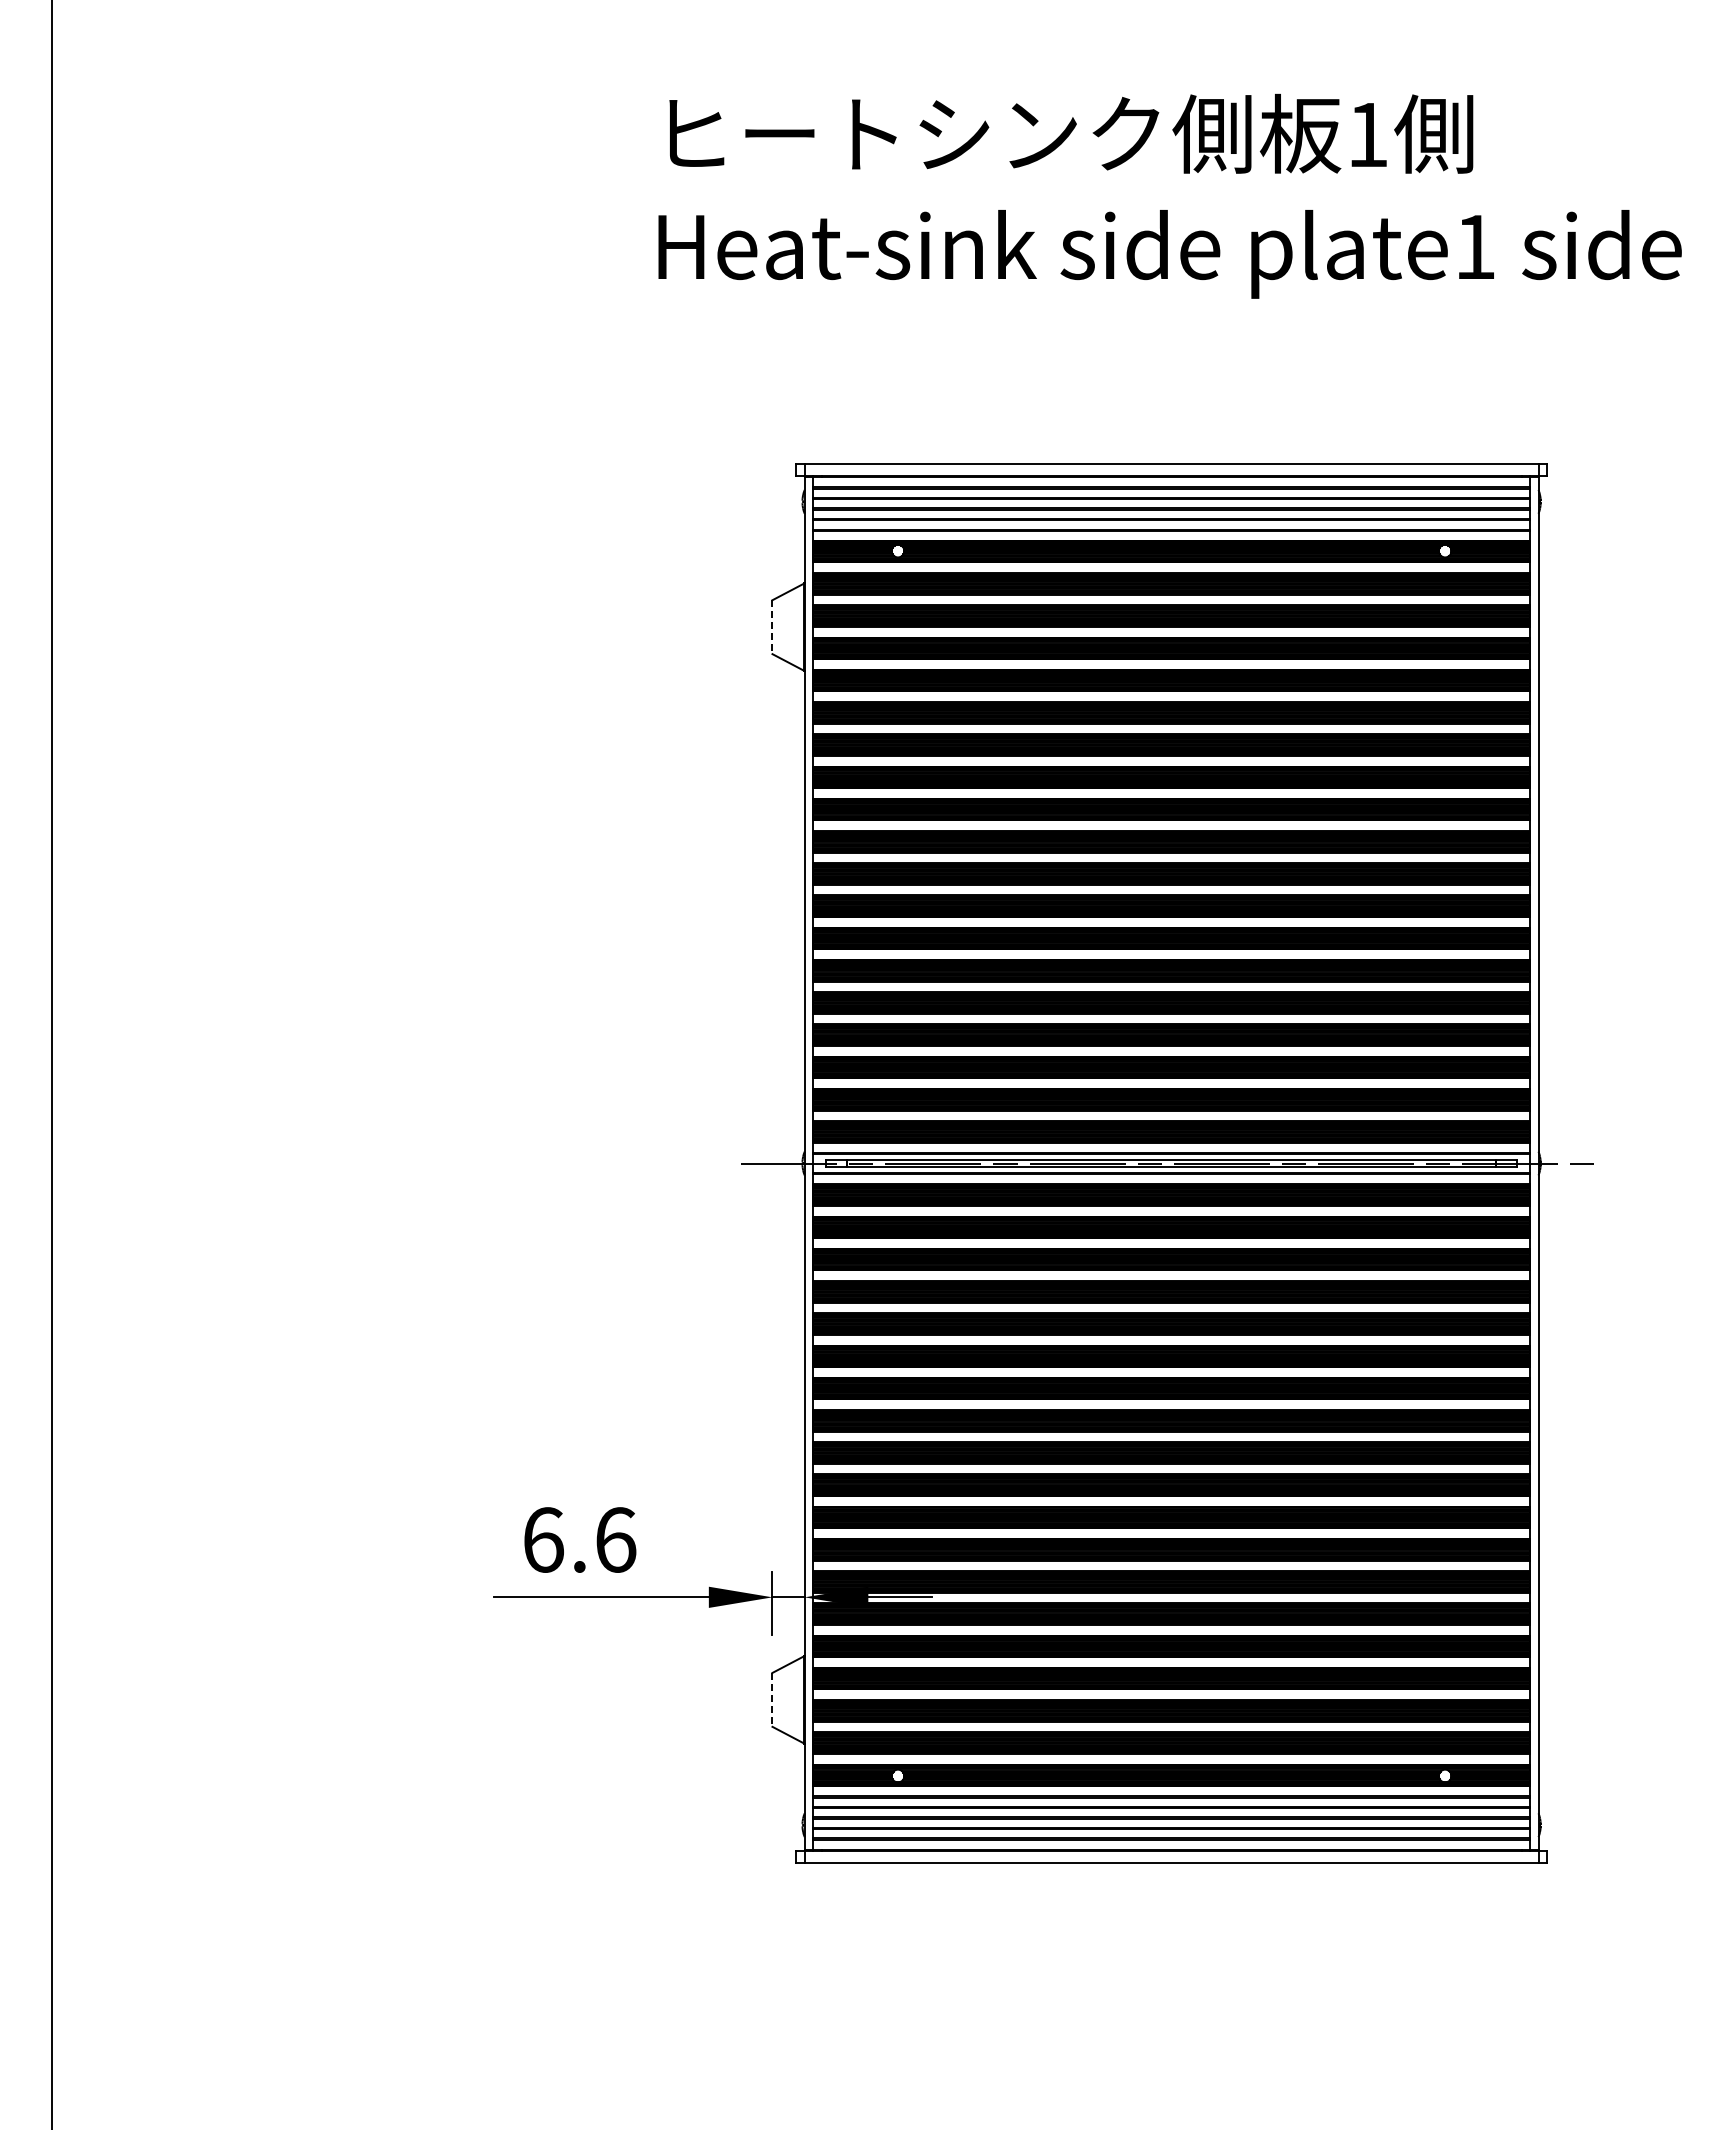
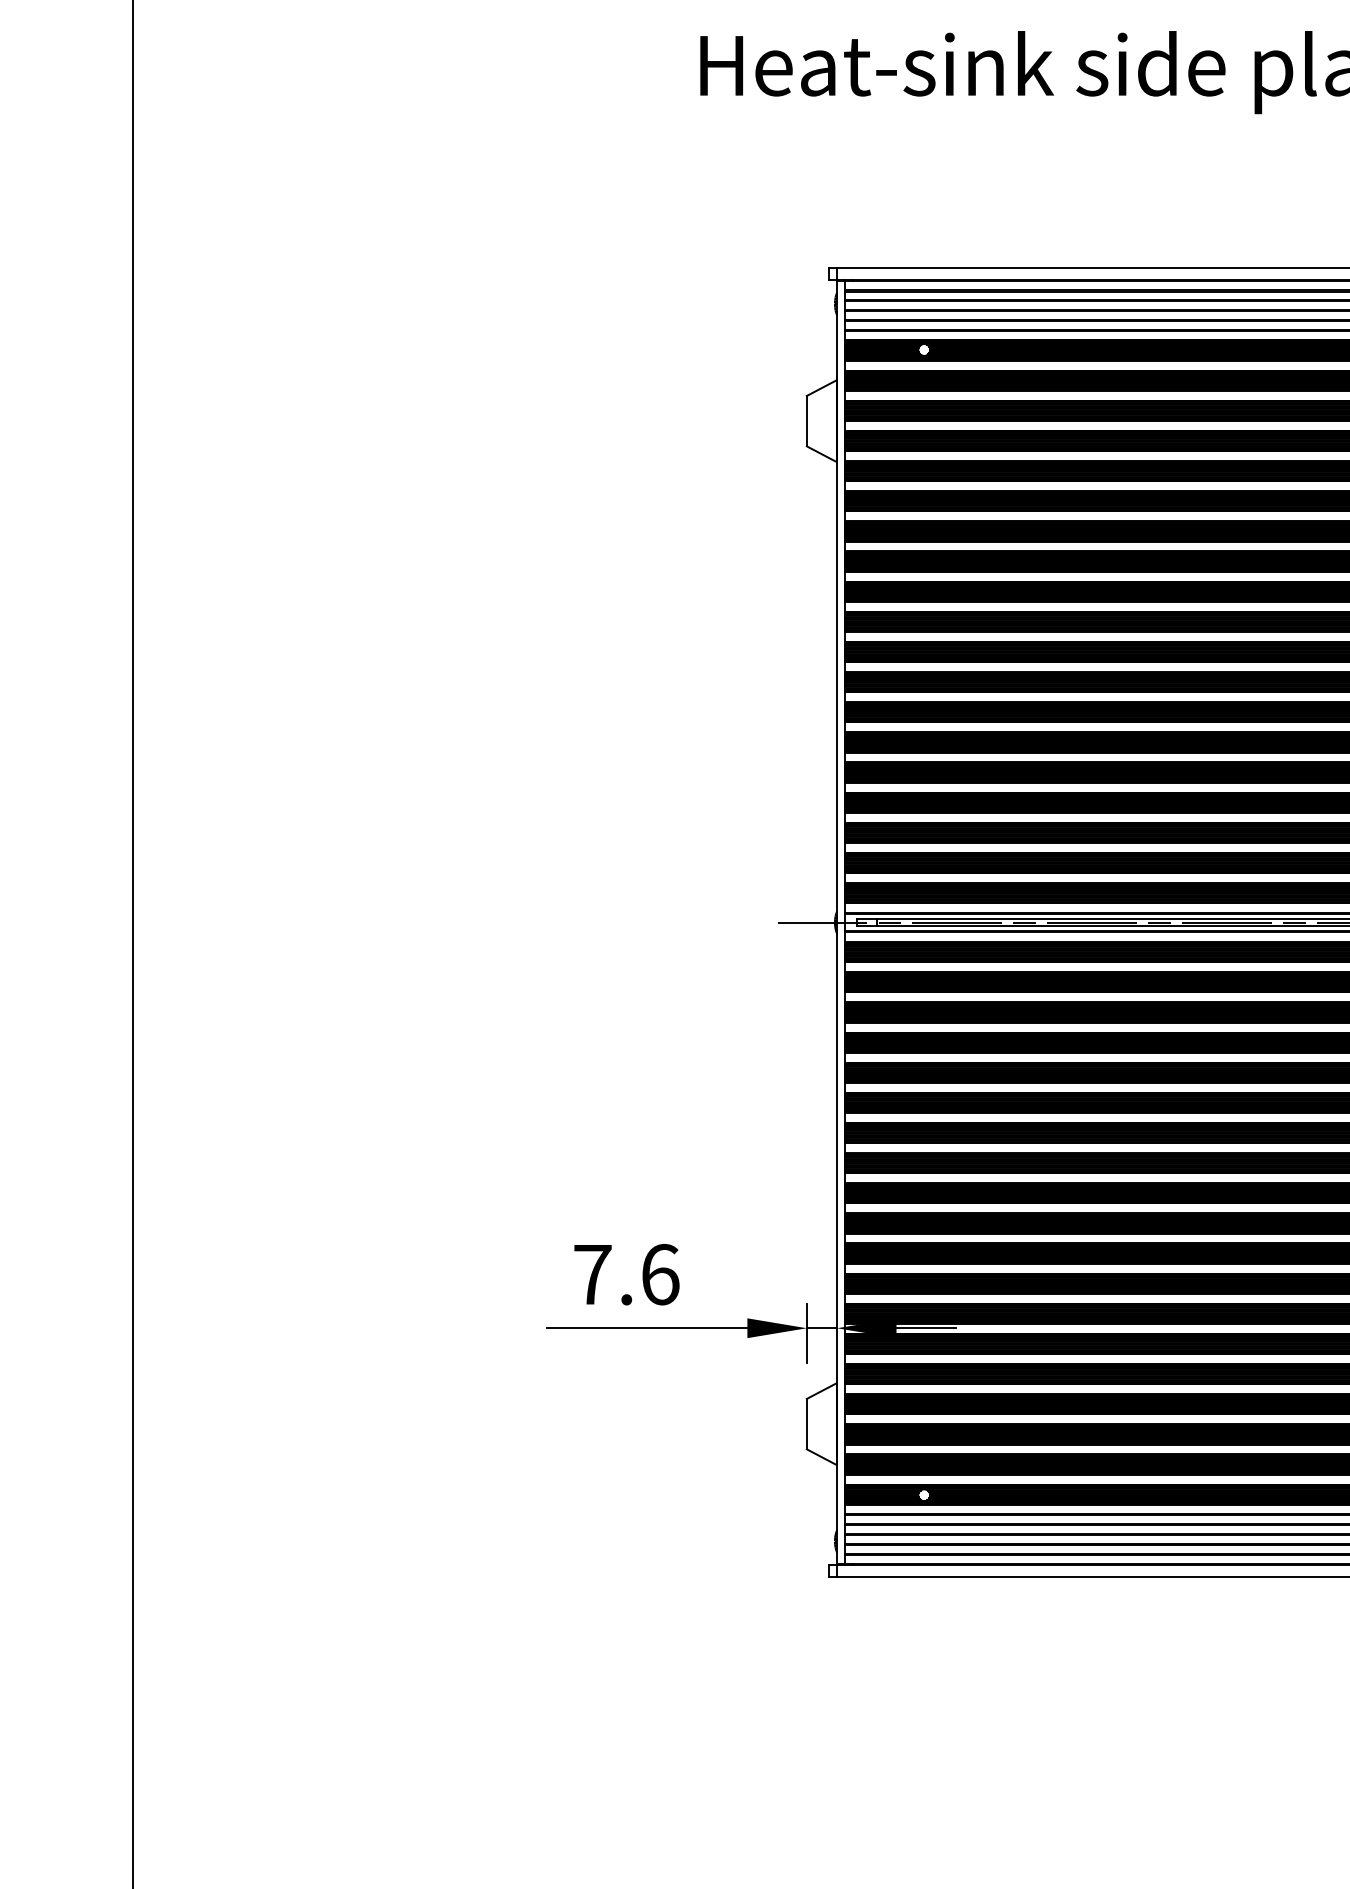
line: (772, 627) -> (806, 421), dashed -> solid
text: (543, 1539) -> (592, 1274), 6.6 -> 7.6
line: (772, 1699) -> (806, 1423), dashed -> solid

